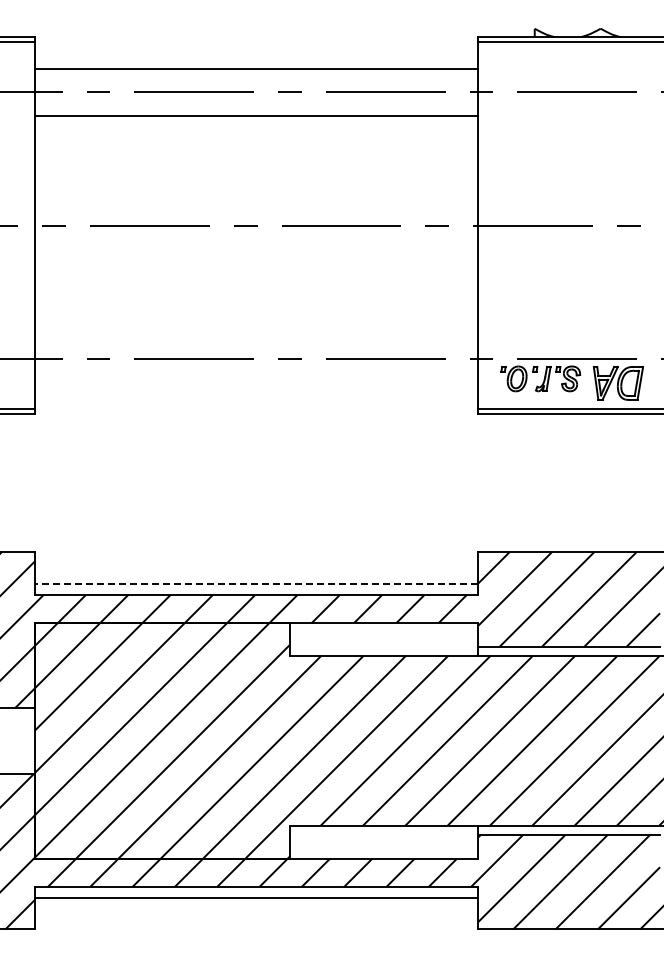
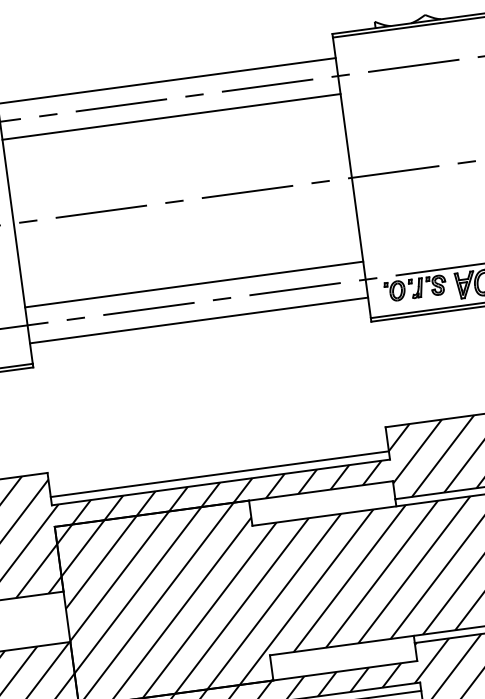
line: (256, 335) -> (194, 284), added
line: (256, 382) -> (198, 320), added
line: (256, 583) -> (219, 473), dashed -> solid

